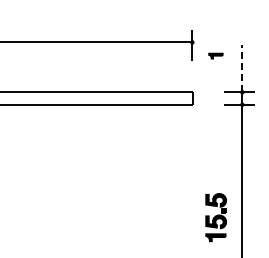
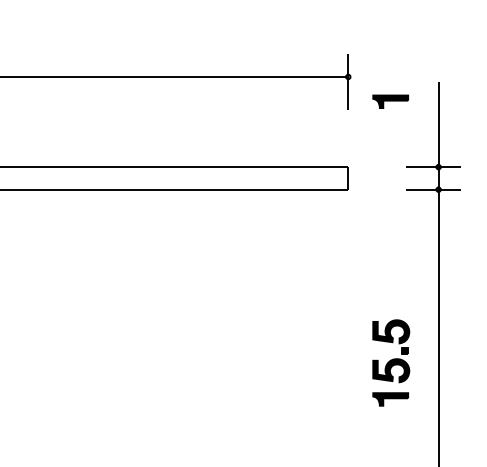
part: (215, 55) -> (390, 100), size x1.43
line: (242, 68) -> (438, 124), dashed -> solid
part: (215, 217) -> (390, 362), moved

